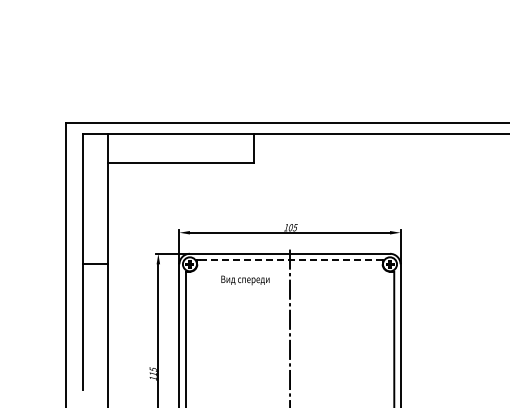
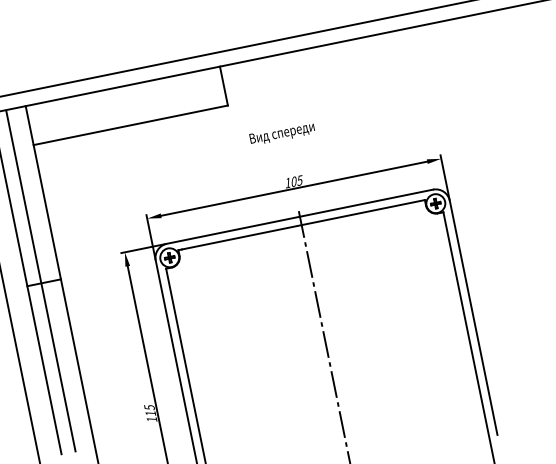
line: (291, 260) -> (303, 225), dashed -> solid
line: (93, 262) -> (41, 281), added
text: (245, 280) -> (282, 134), moved

